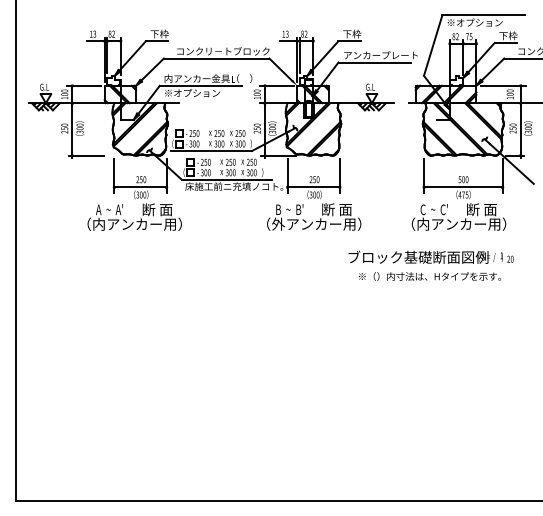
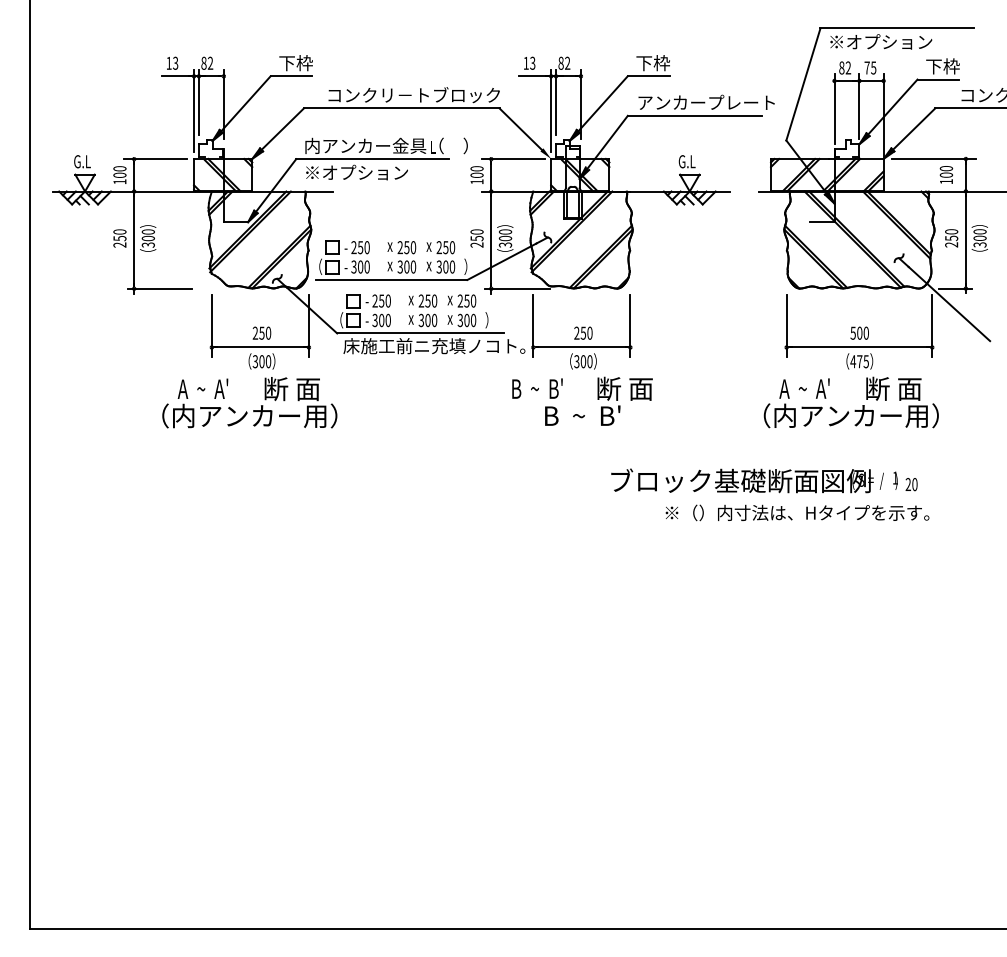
text: (433, 209) -> (804, 388), C  ~  C' -> A  ~  A'
text: (314, 223) -> (583, 414), （外アンカー用） -> B  ~  B'
text: (430, 256) -> (763, 479), moved

